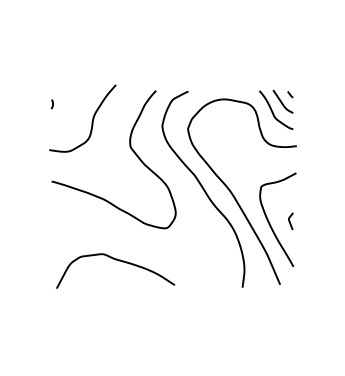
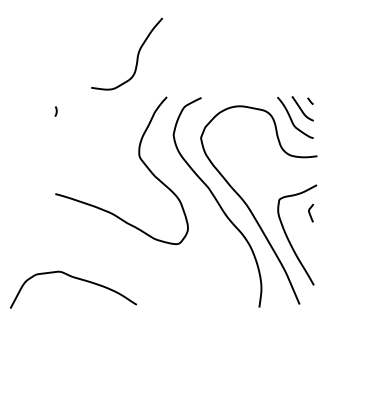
curve: (91, 121) -> (136, 57), moved
curve: (290, 221) -> (310, 213), moved
part: (119, 261) -> (77, 279), moved

